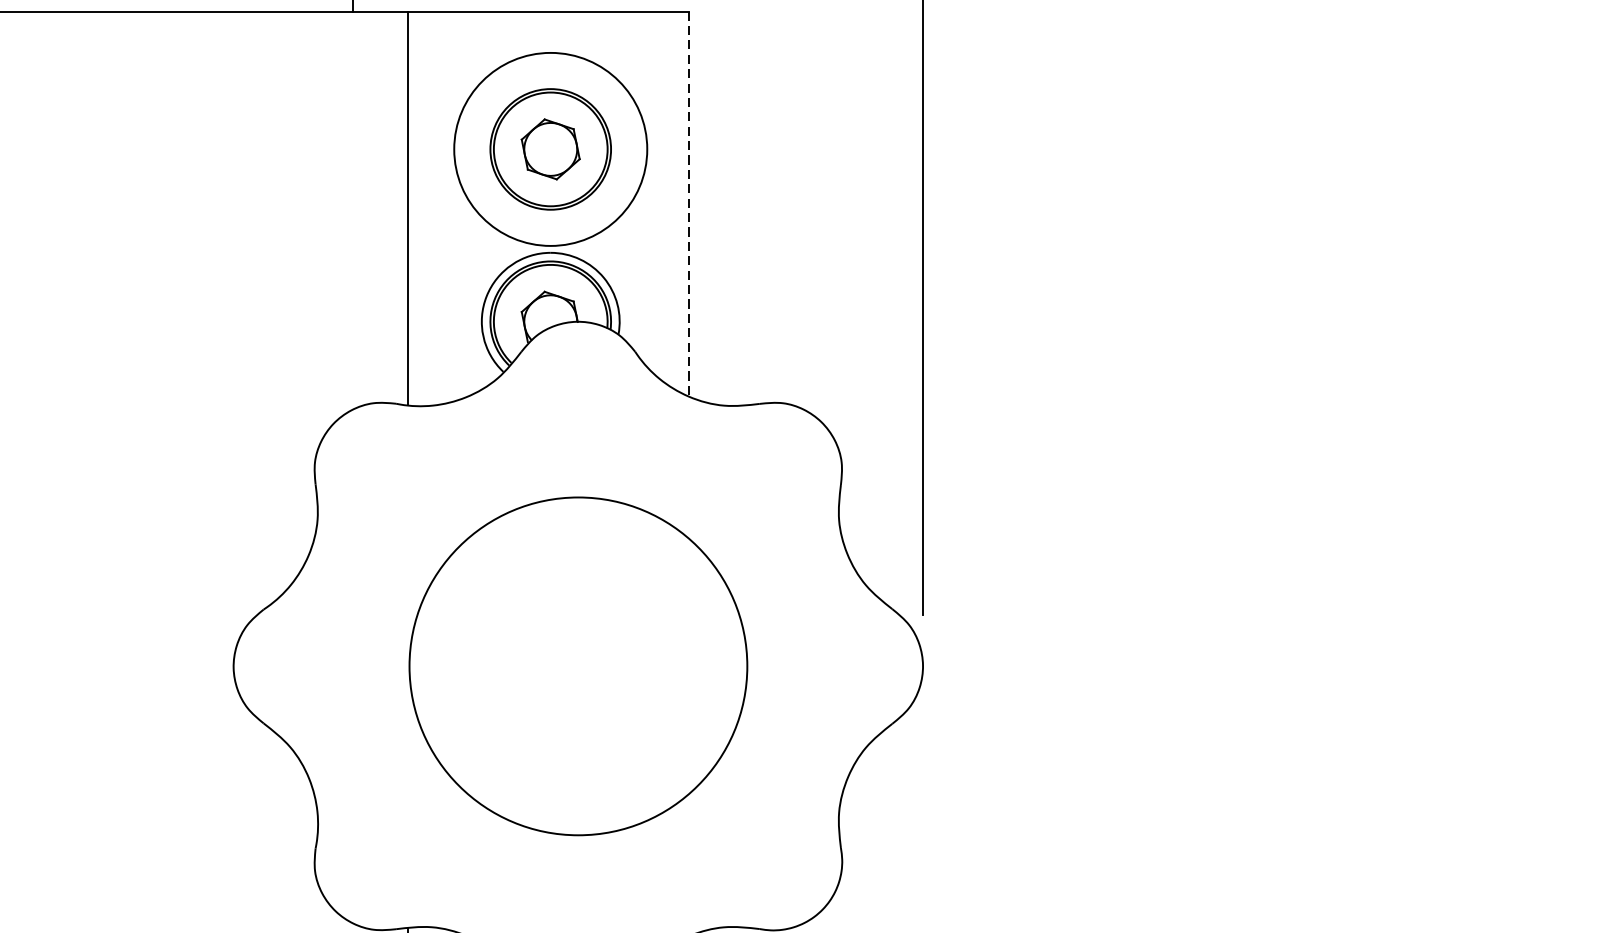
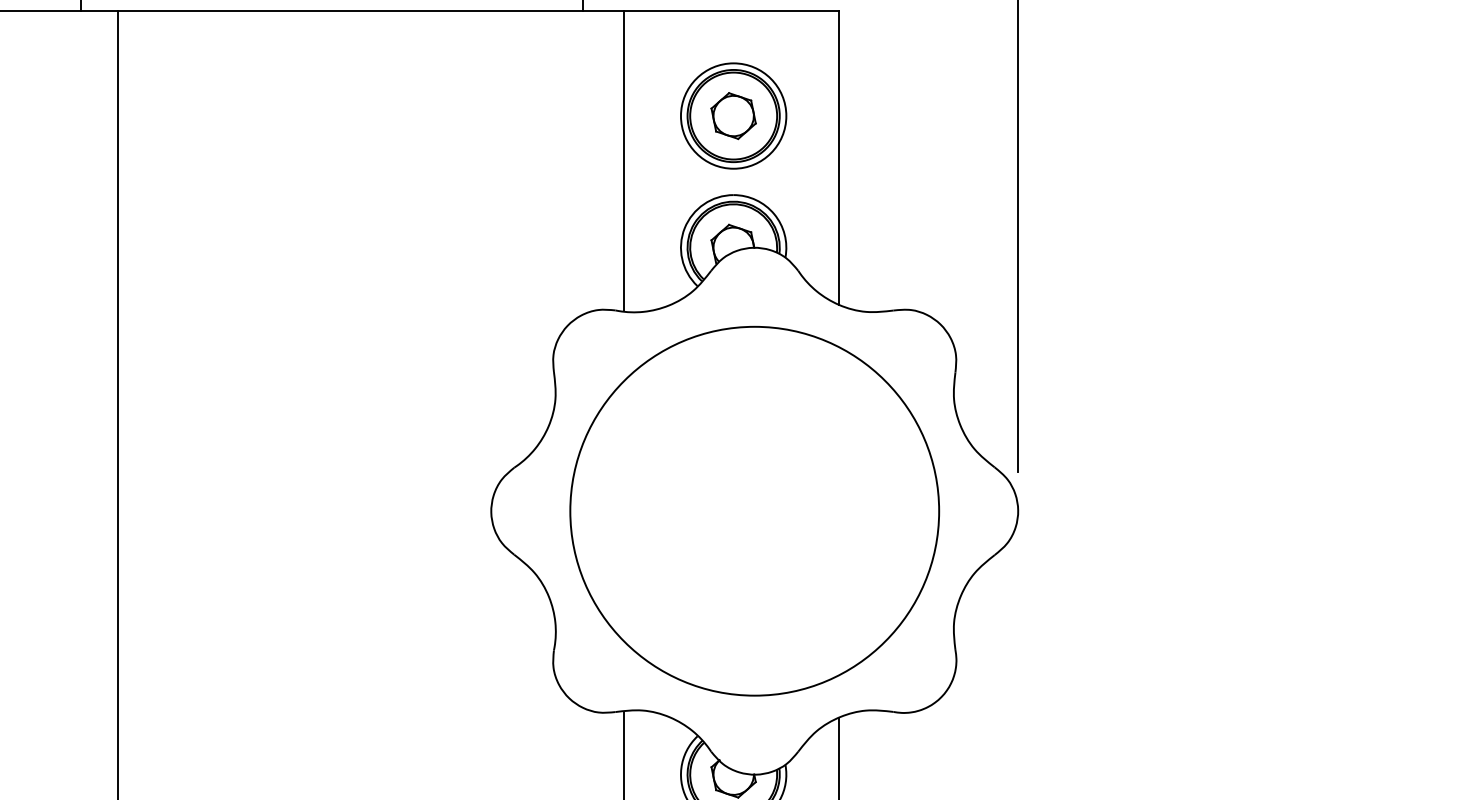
circle: (550, 148) -> (733, 115), size x0.71
line: (689, 204) -> (839, 158), dashed -> solid
circle: (578, 665) -> (754, 510), size x1.43

